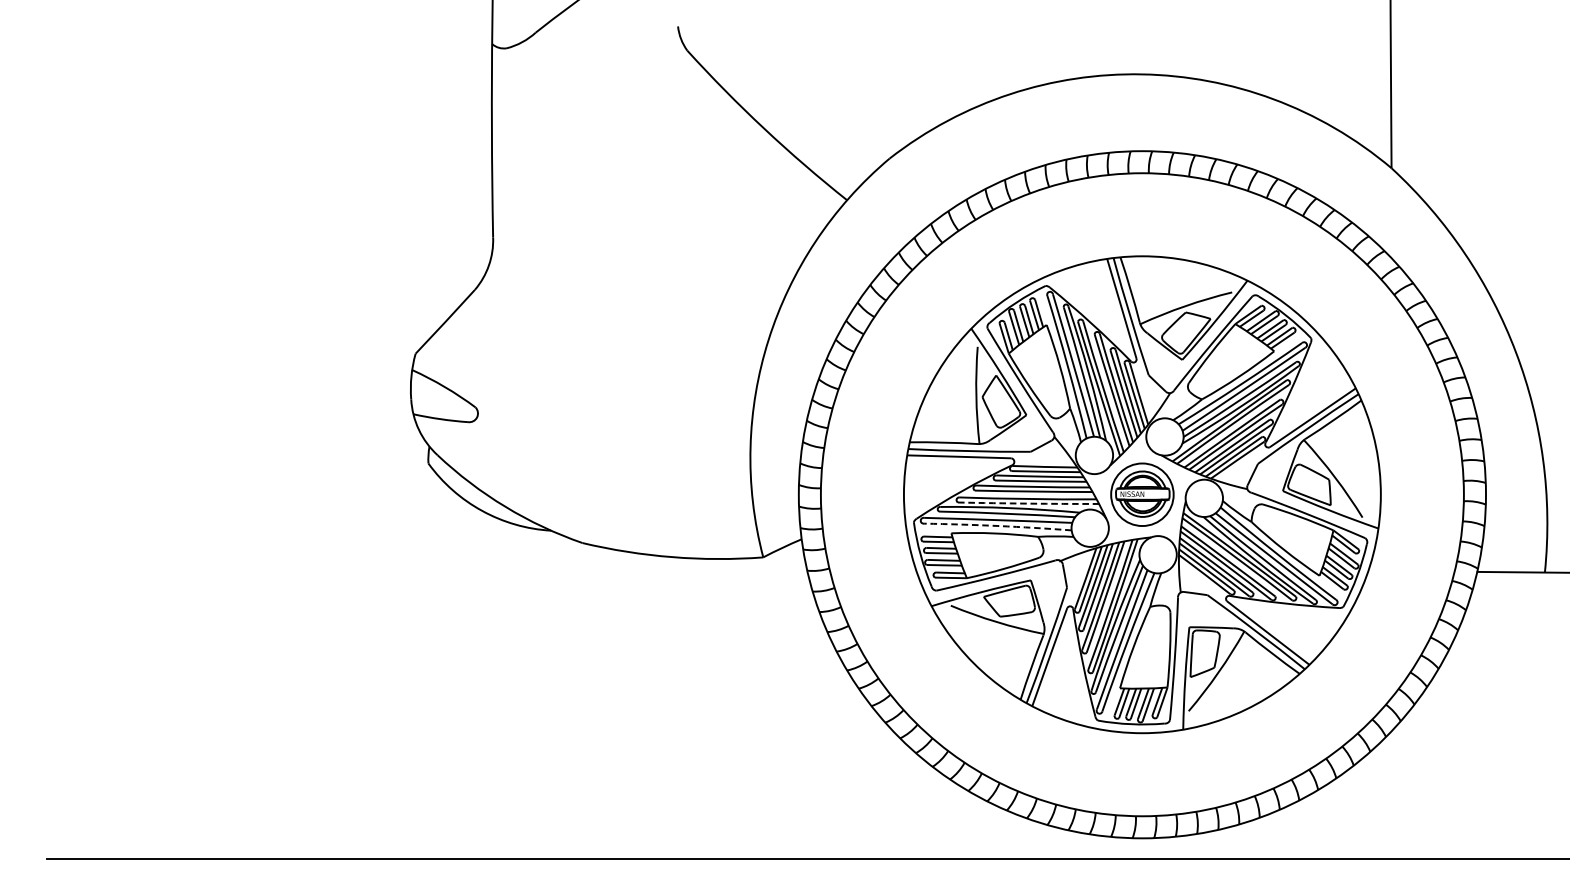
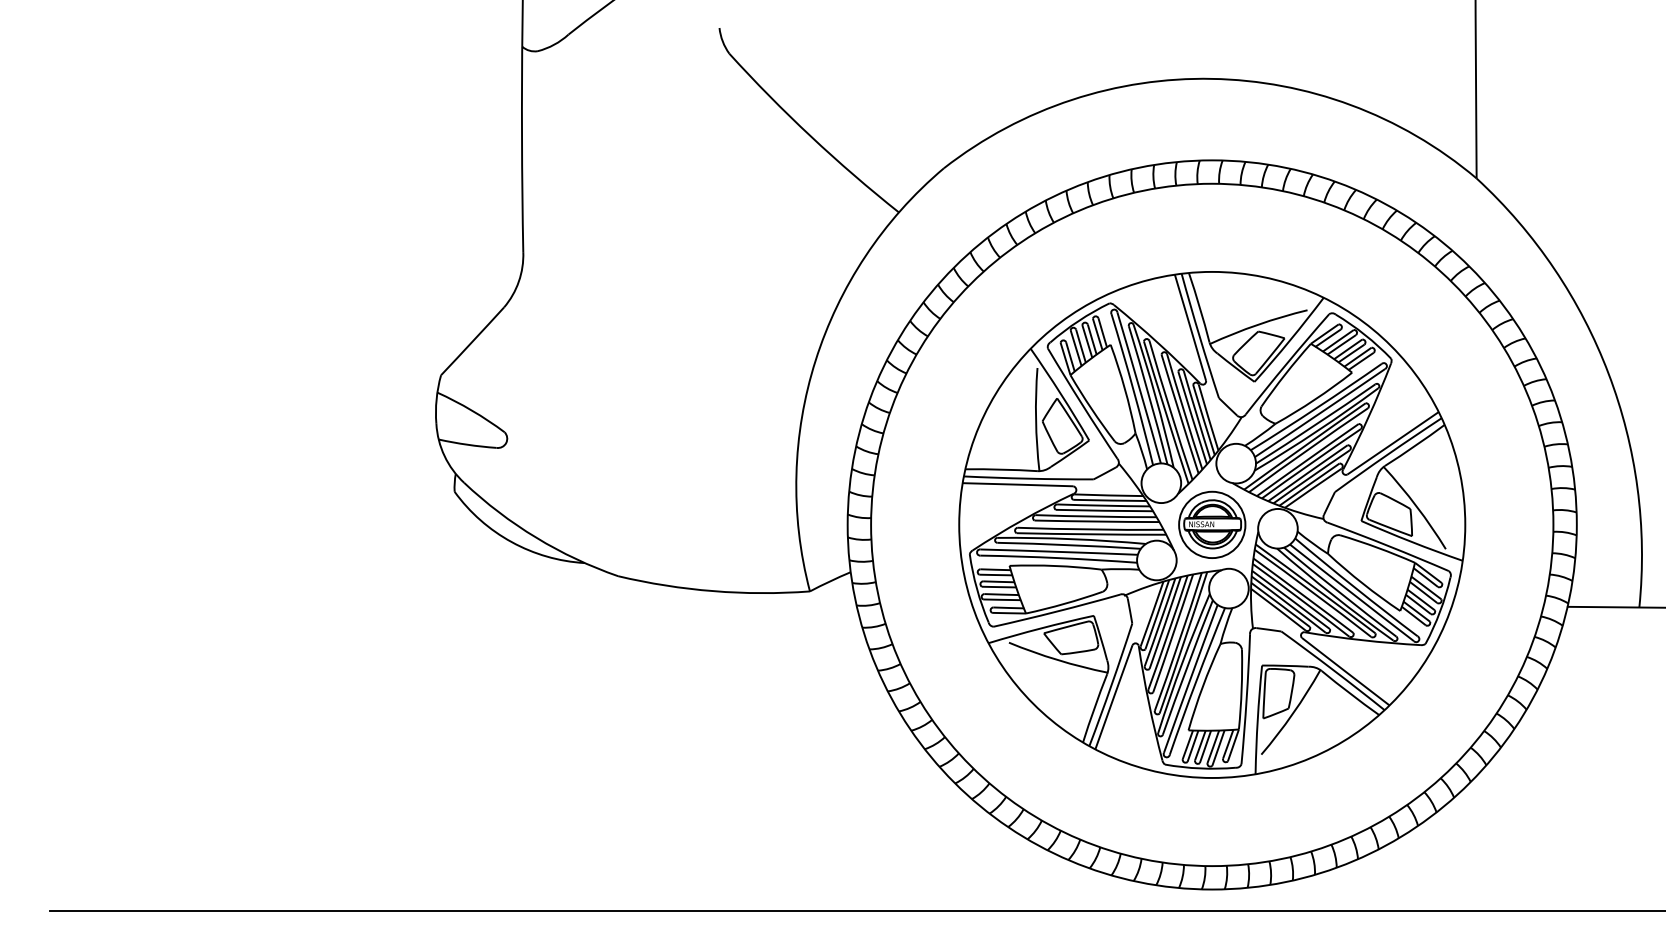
arc: (1028, 503) -> (1091, 534), dashed -> solid
arc: (997, 526) -> (1058, 558), dashed -> solid

